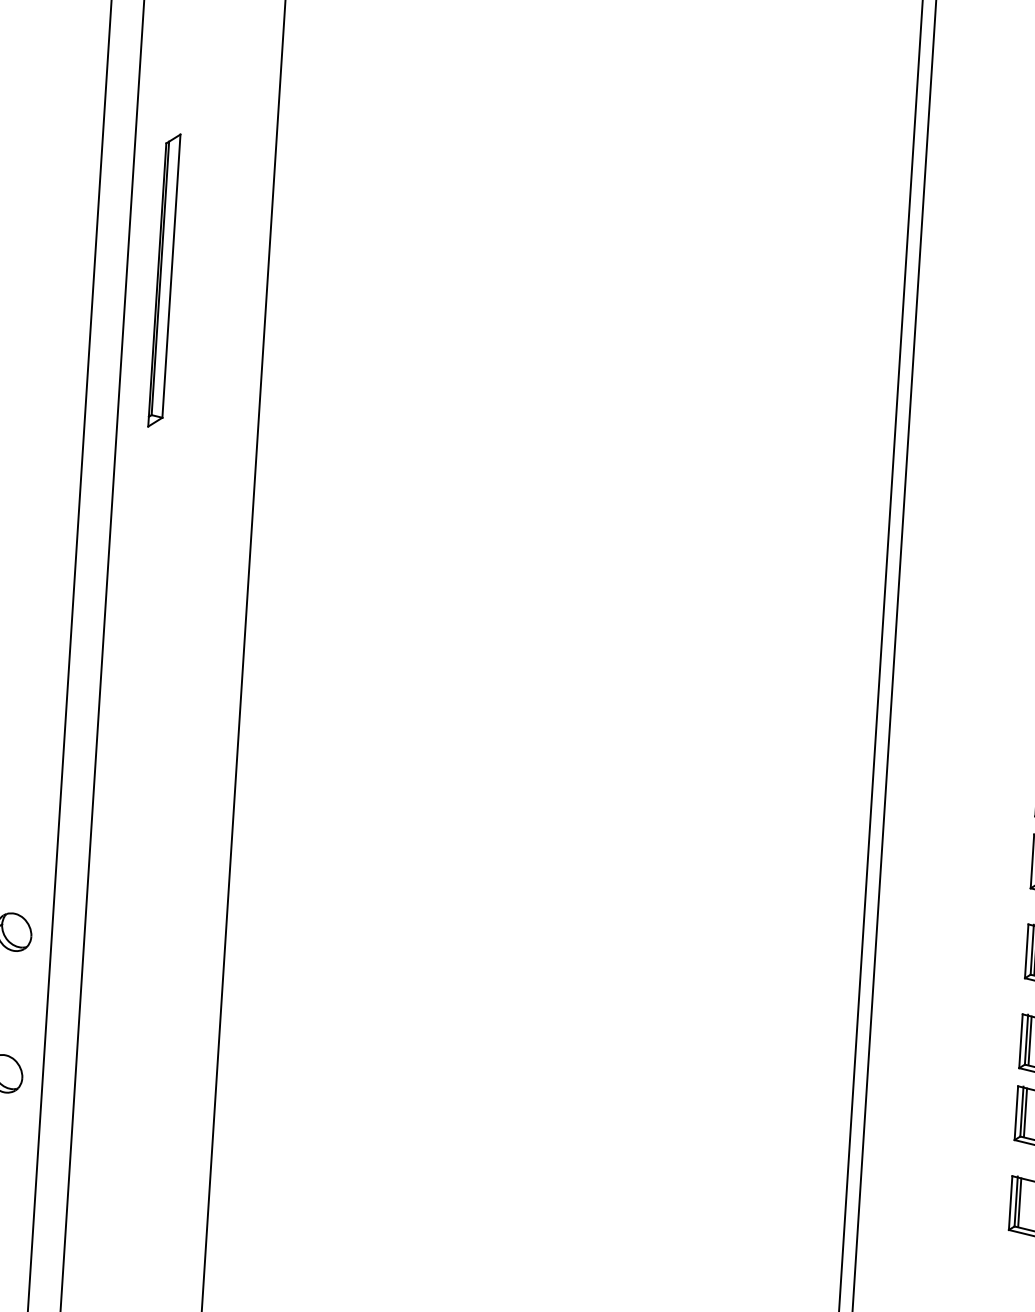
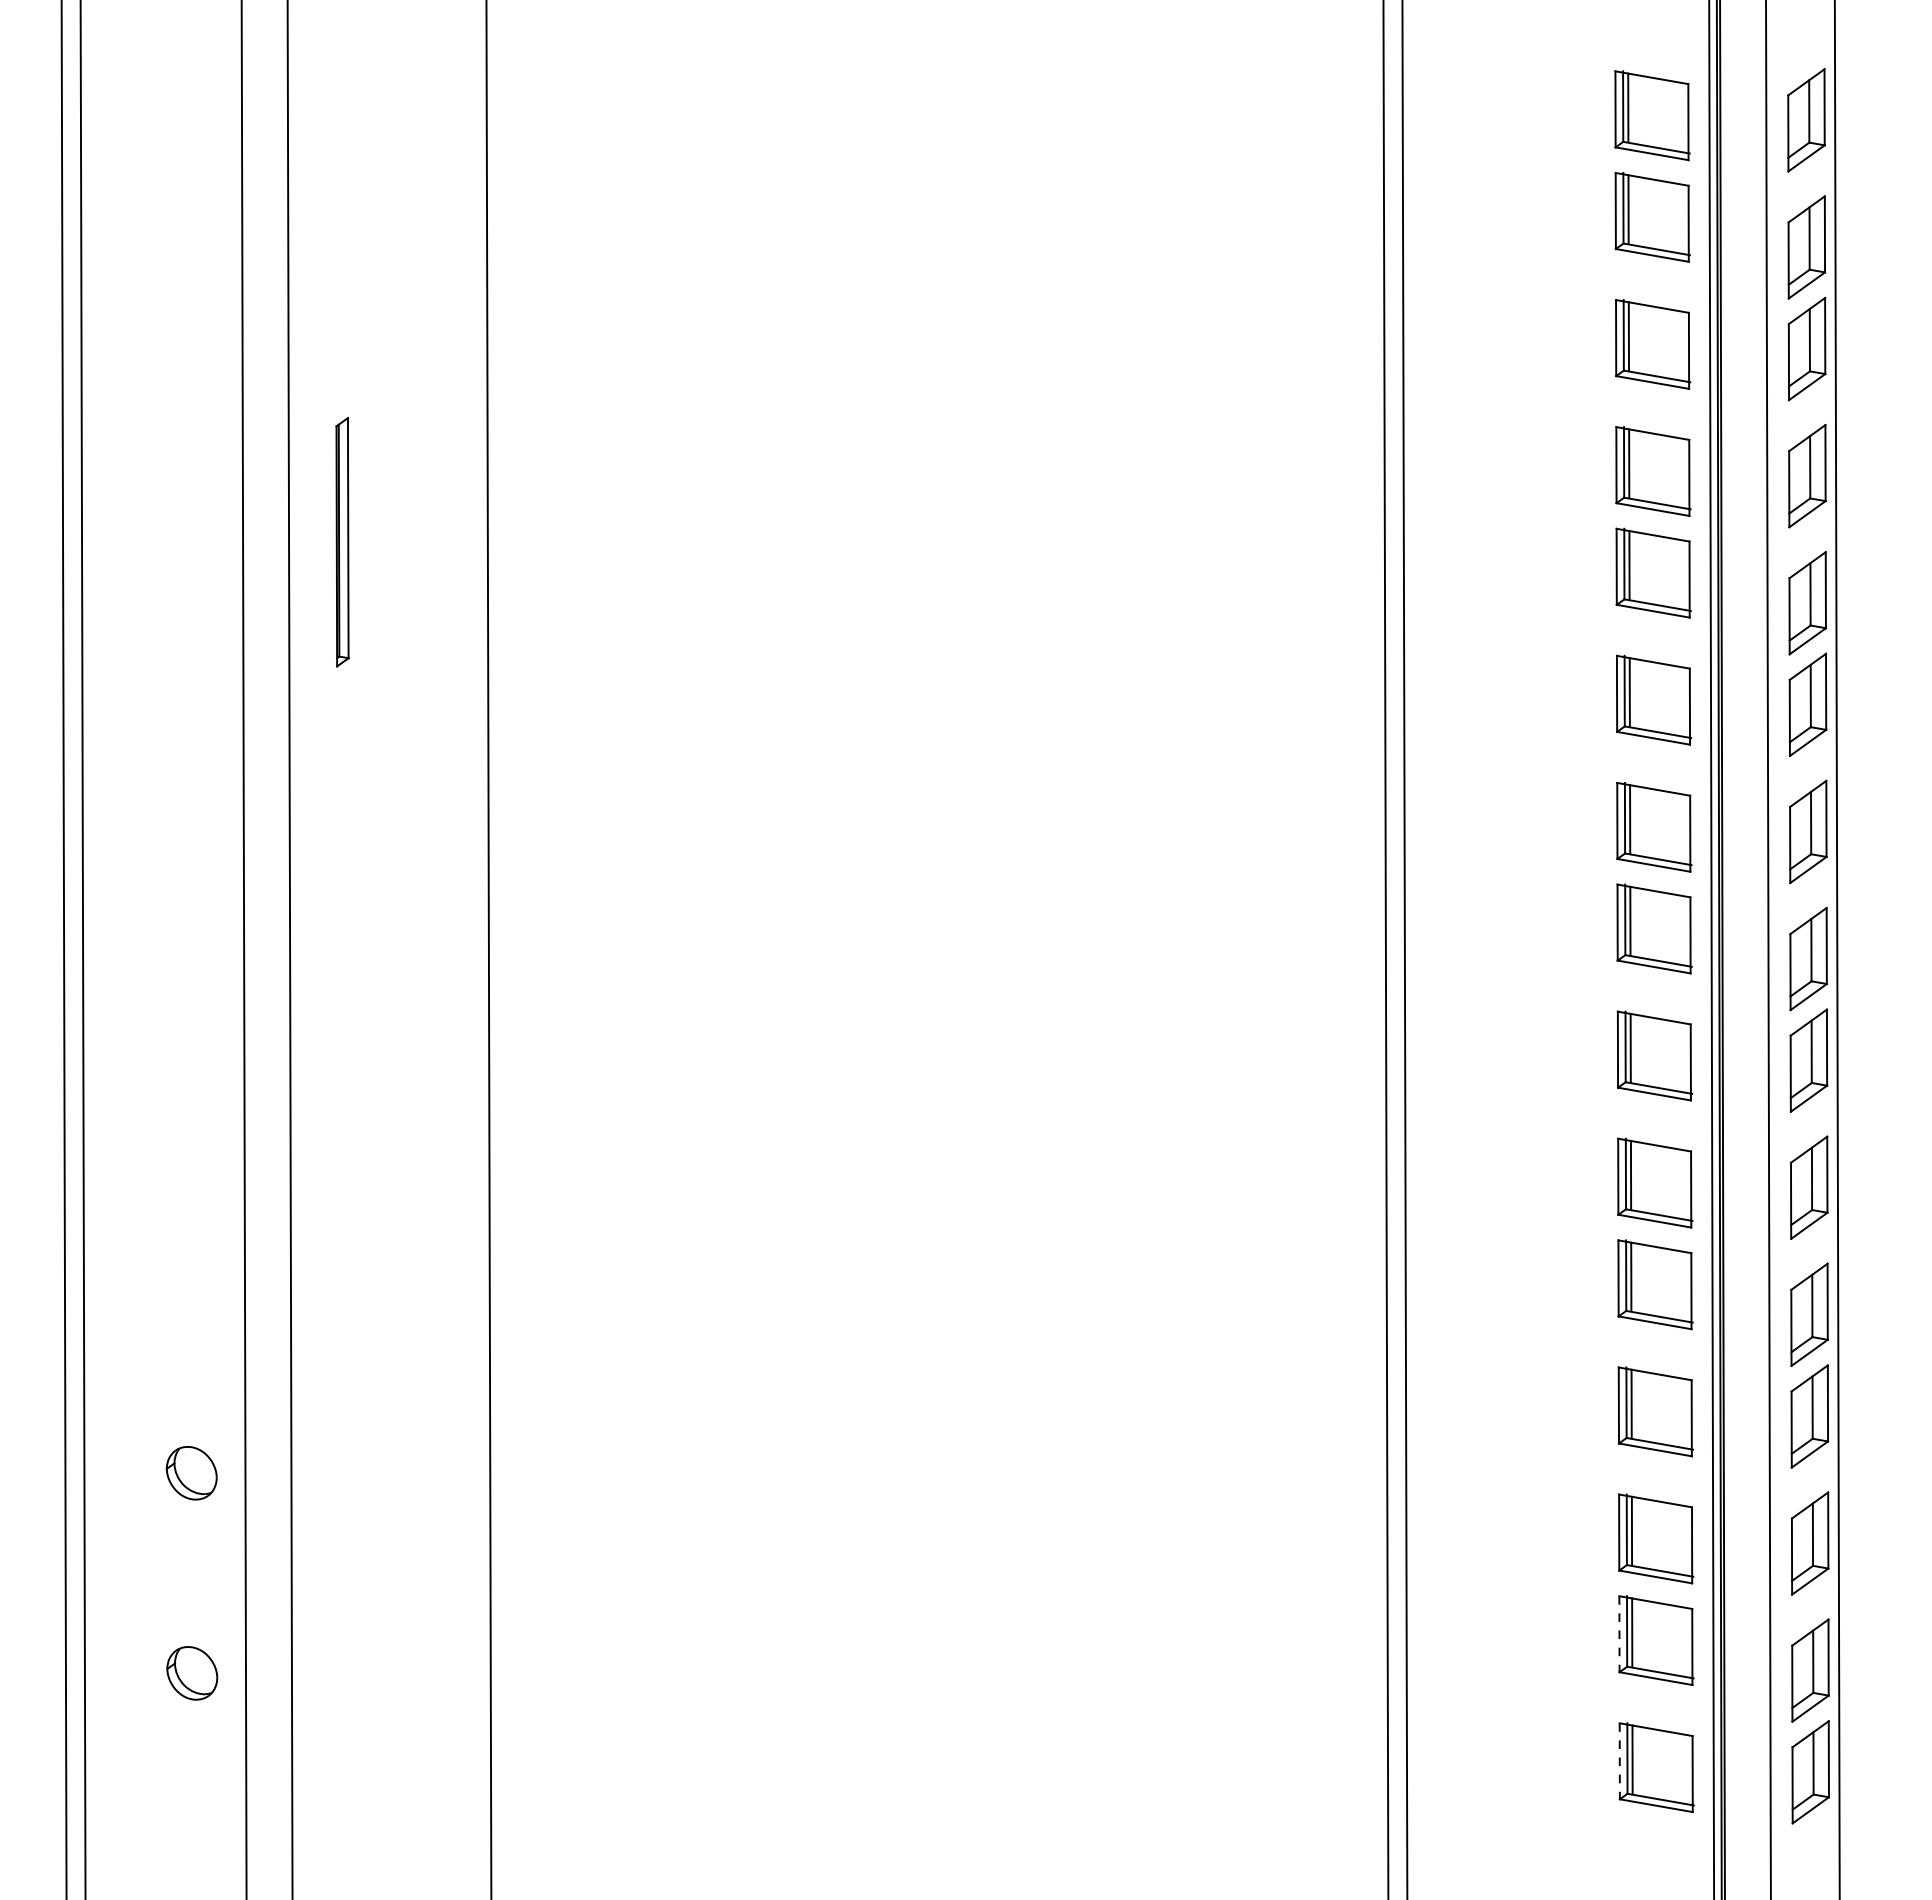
part: (164, 280) -> (342, 542), size x0.6
line: (1016, 1113) -> (1619, 1634), solid -> dashed
line: (1010, 1203) -> (1619, 1761), solid -> dashed

